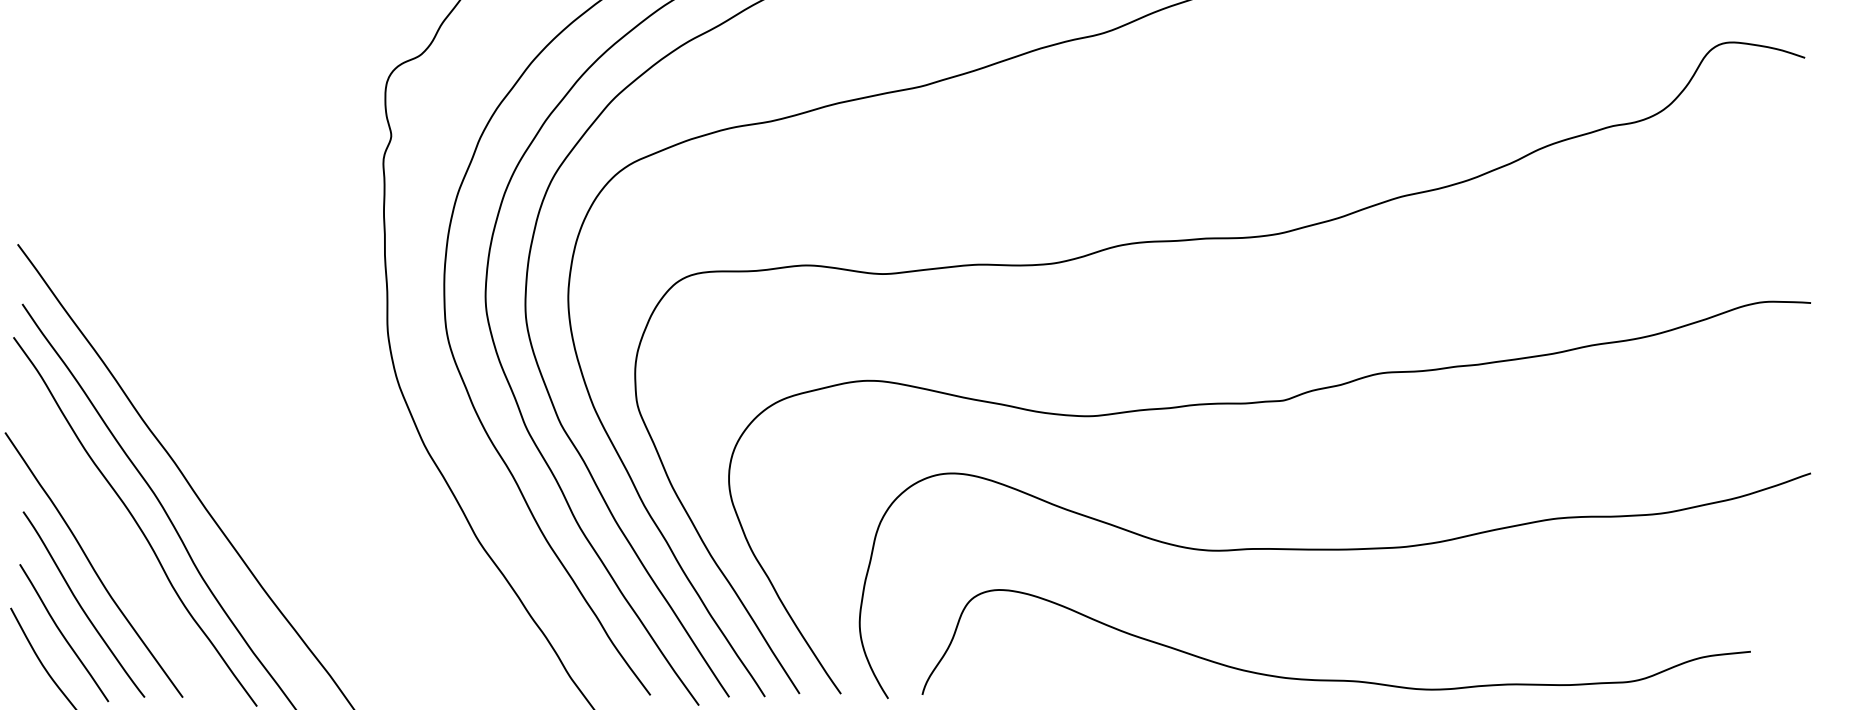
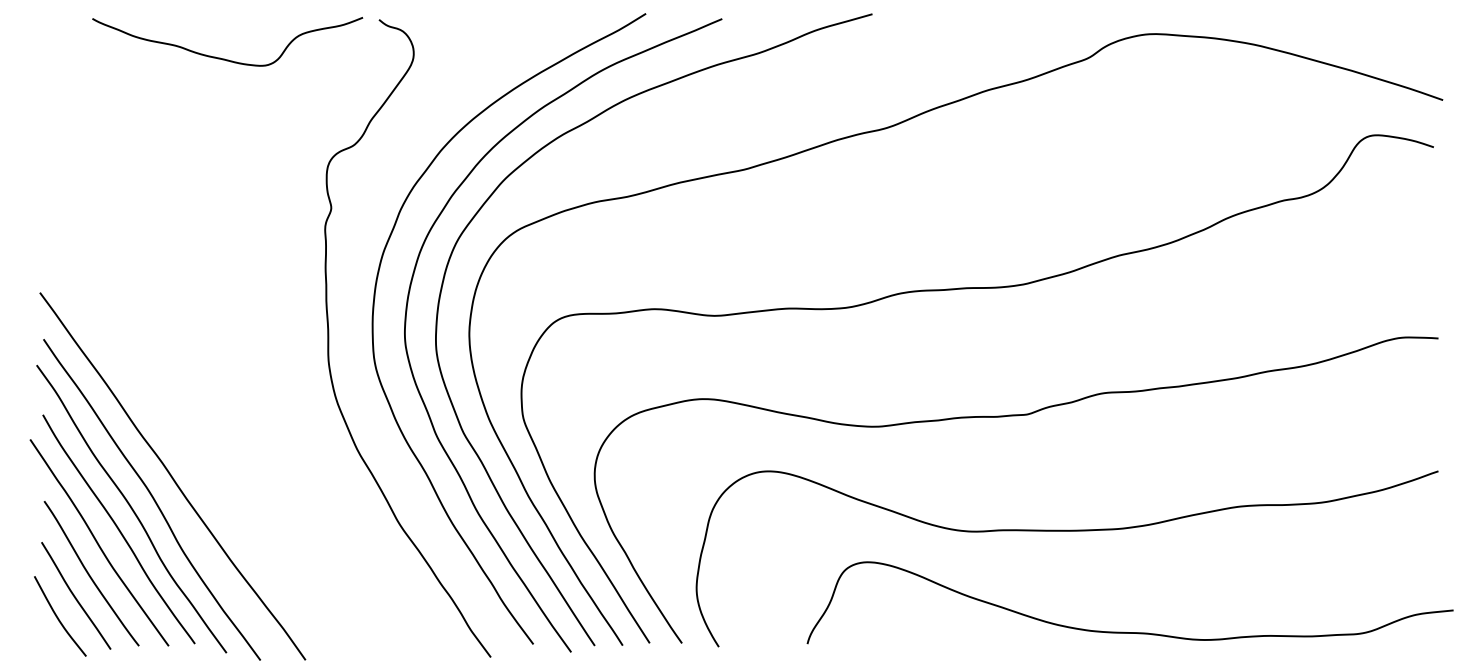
curve: (118, 547) -> (118, 529), added
curve: (1327, 678) -> (1123, 631), moved

